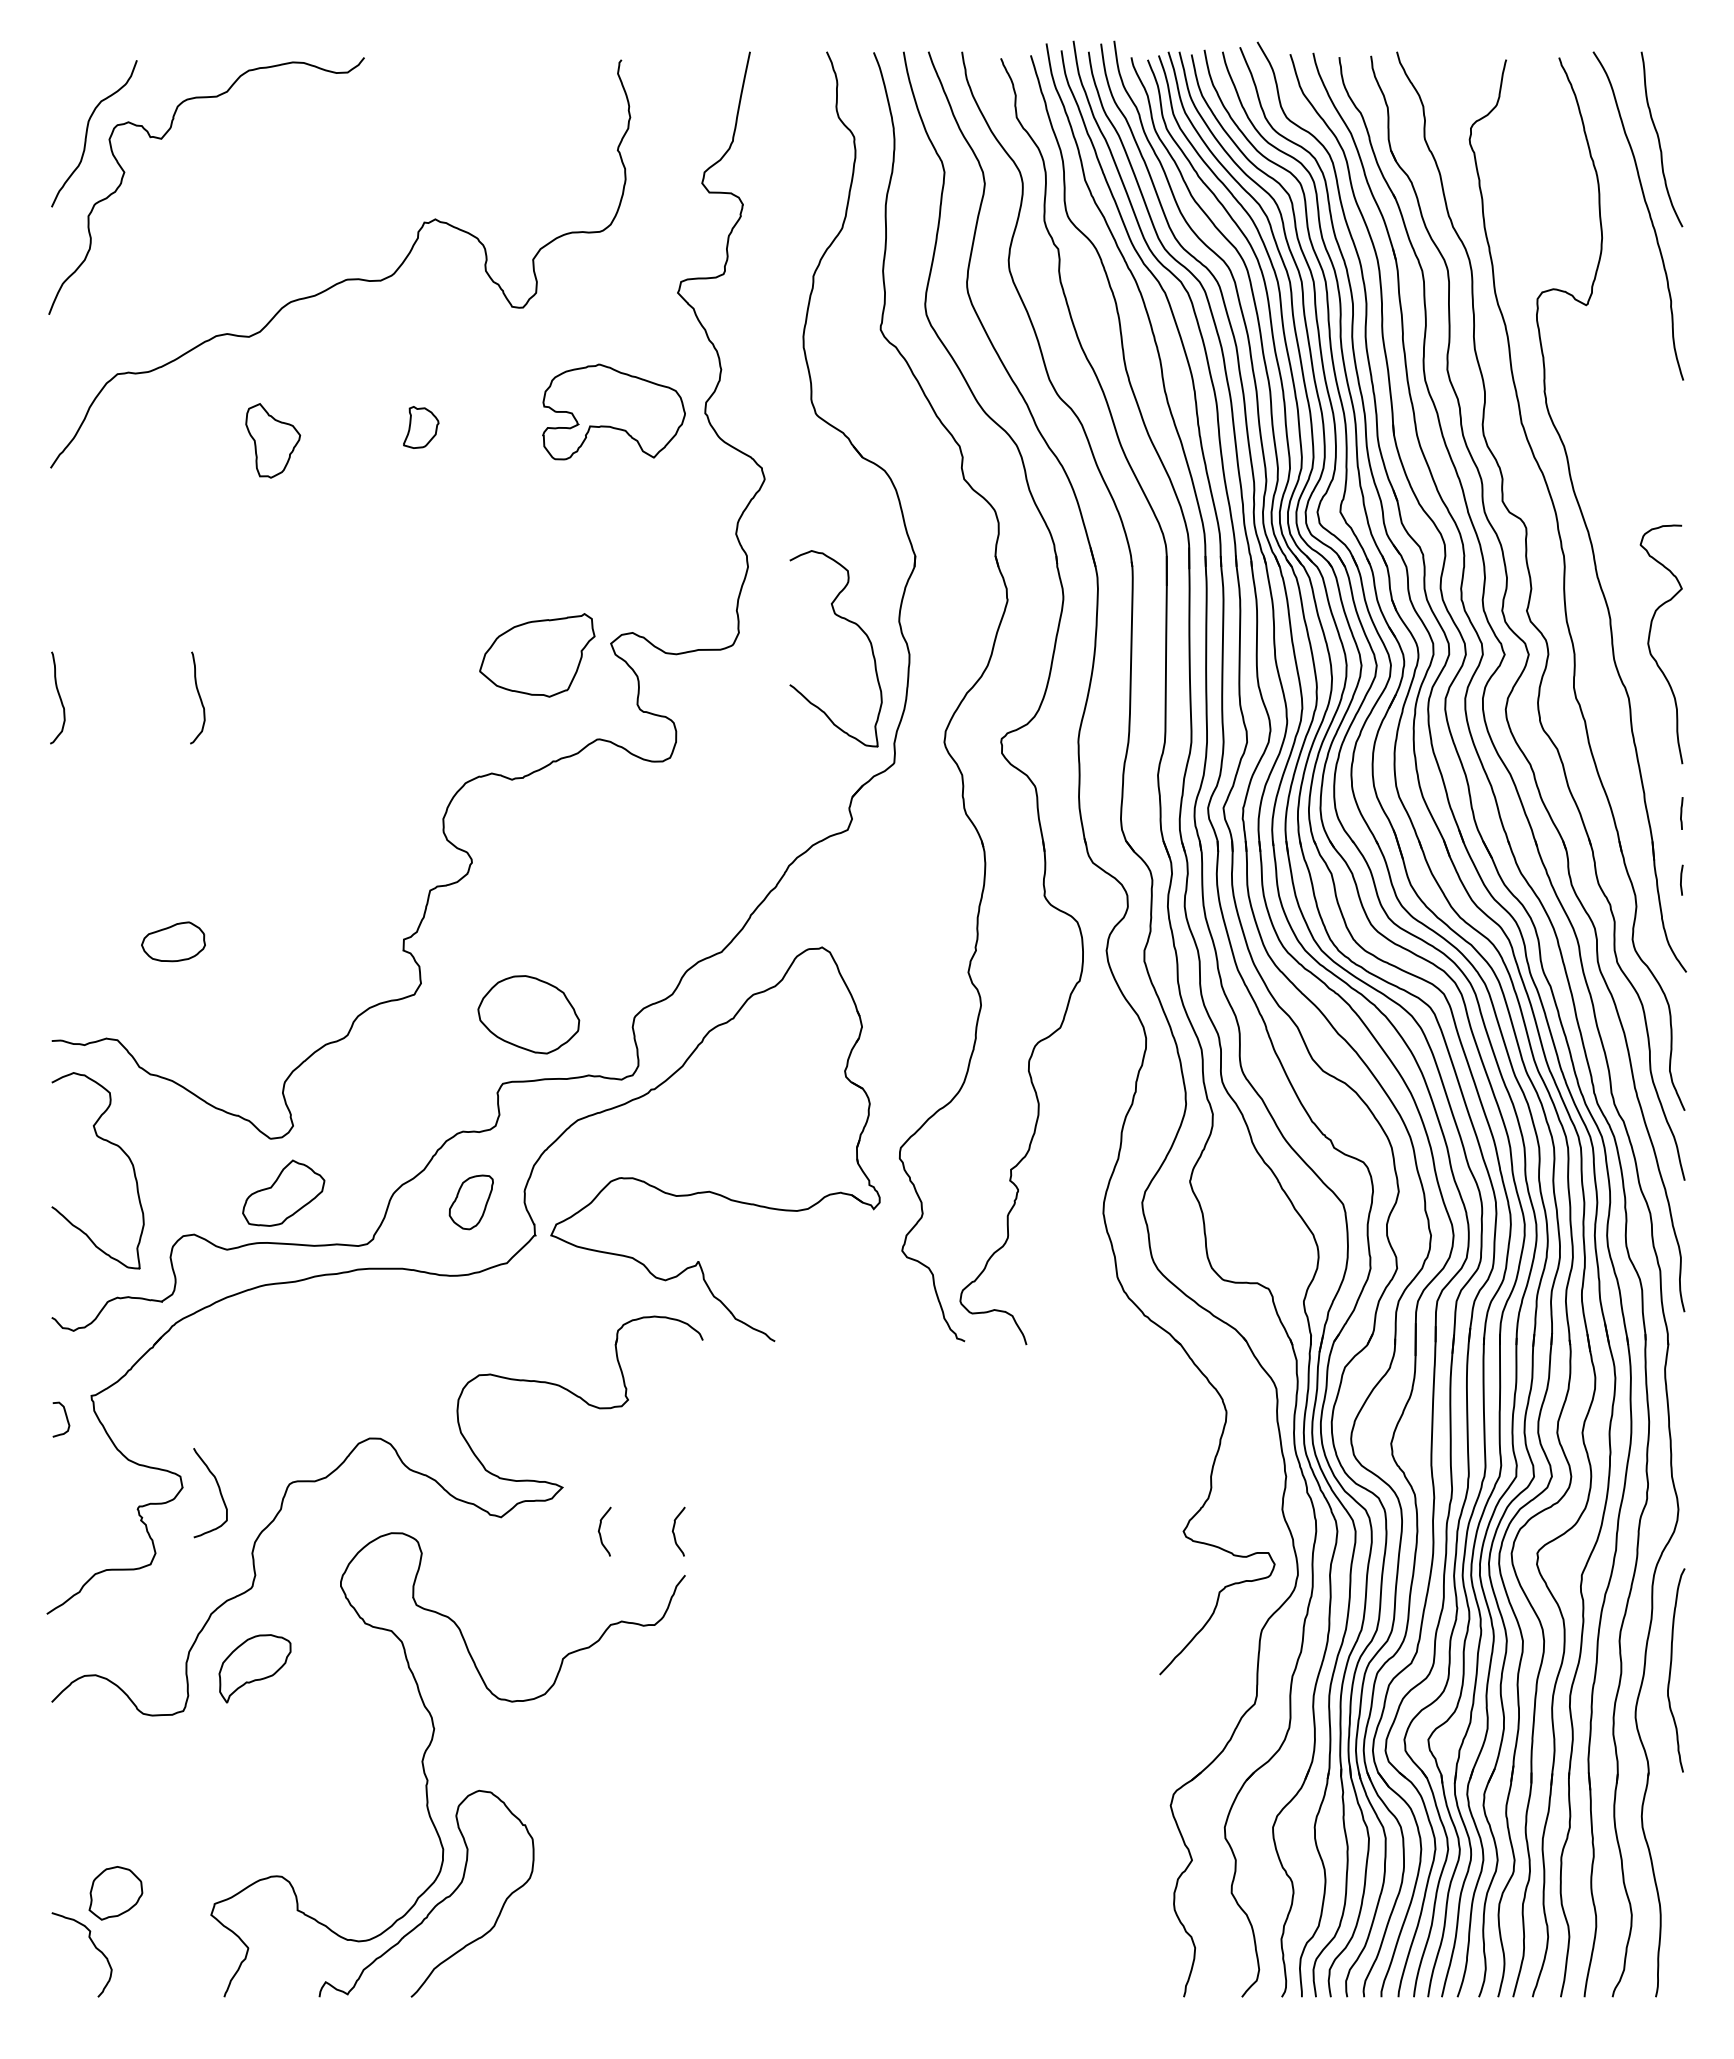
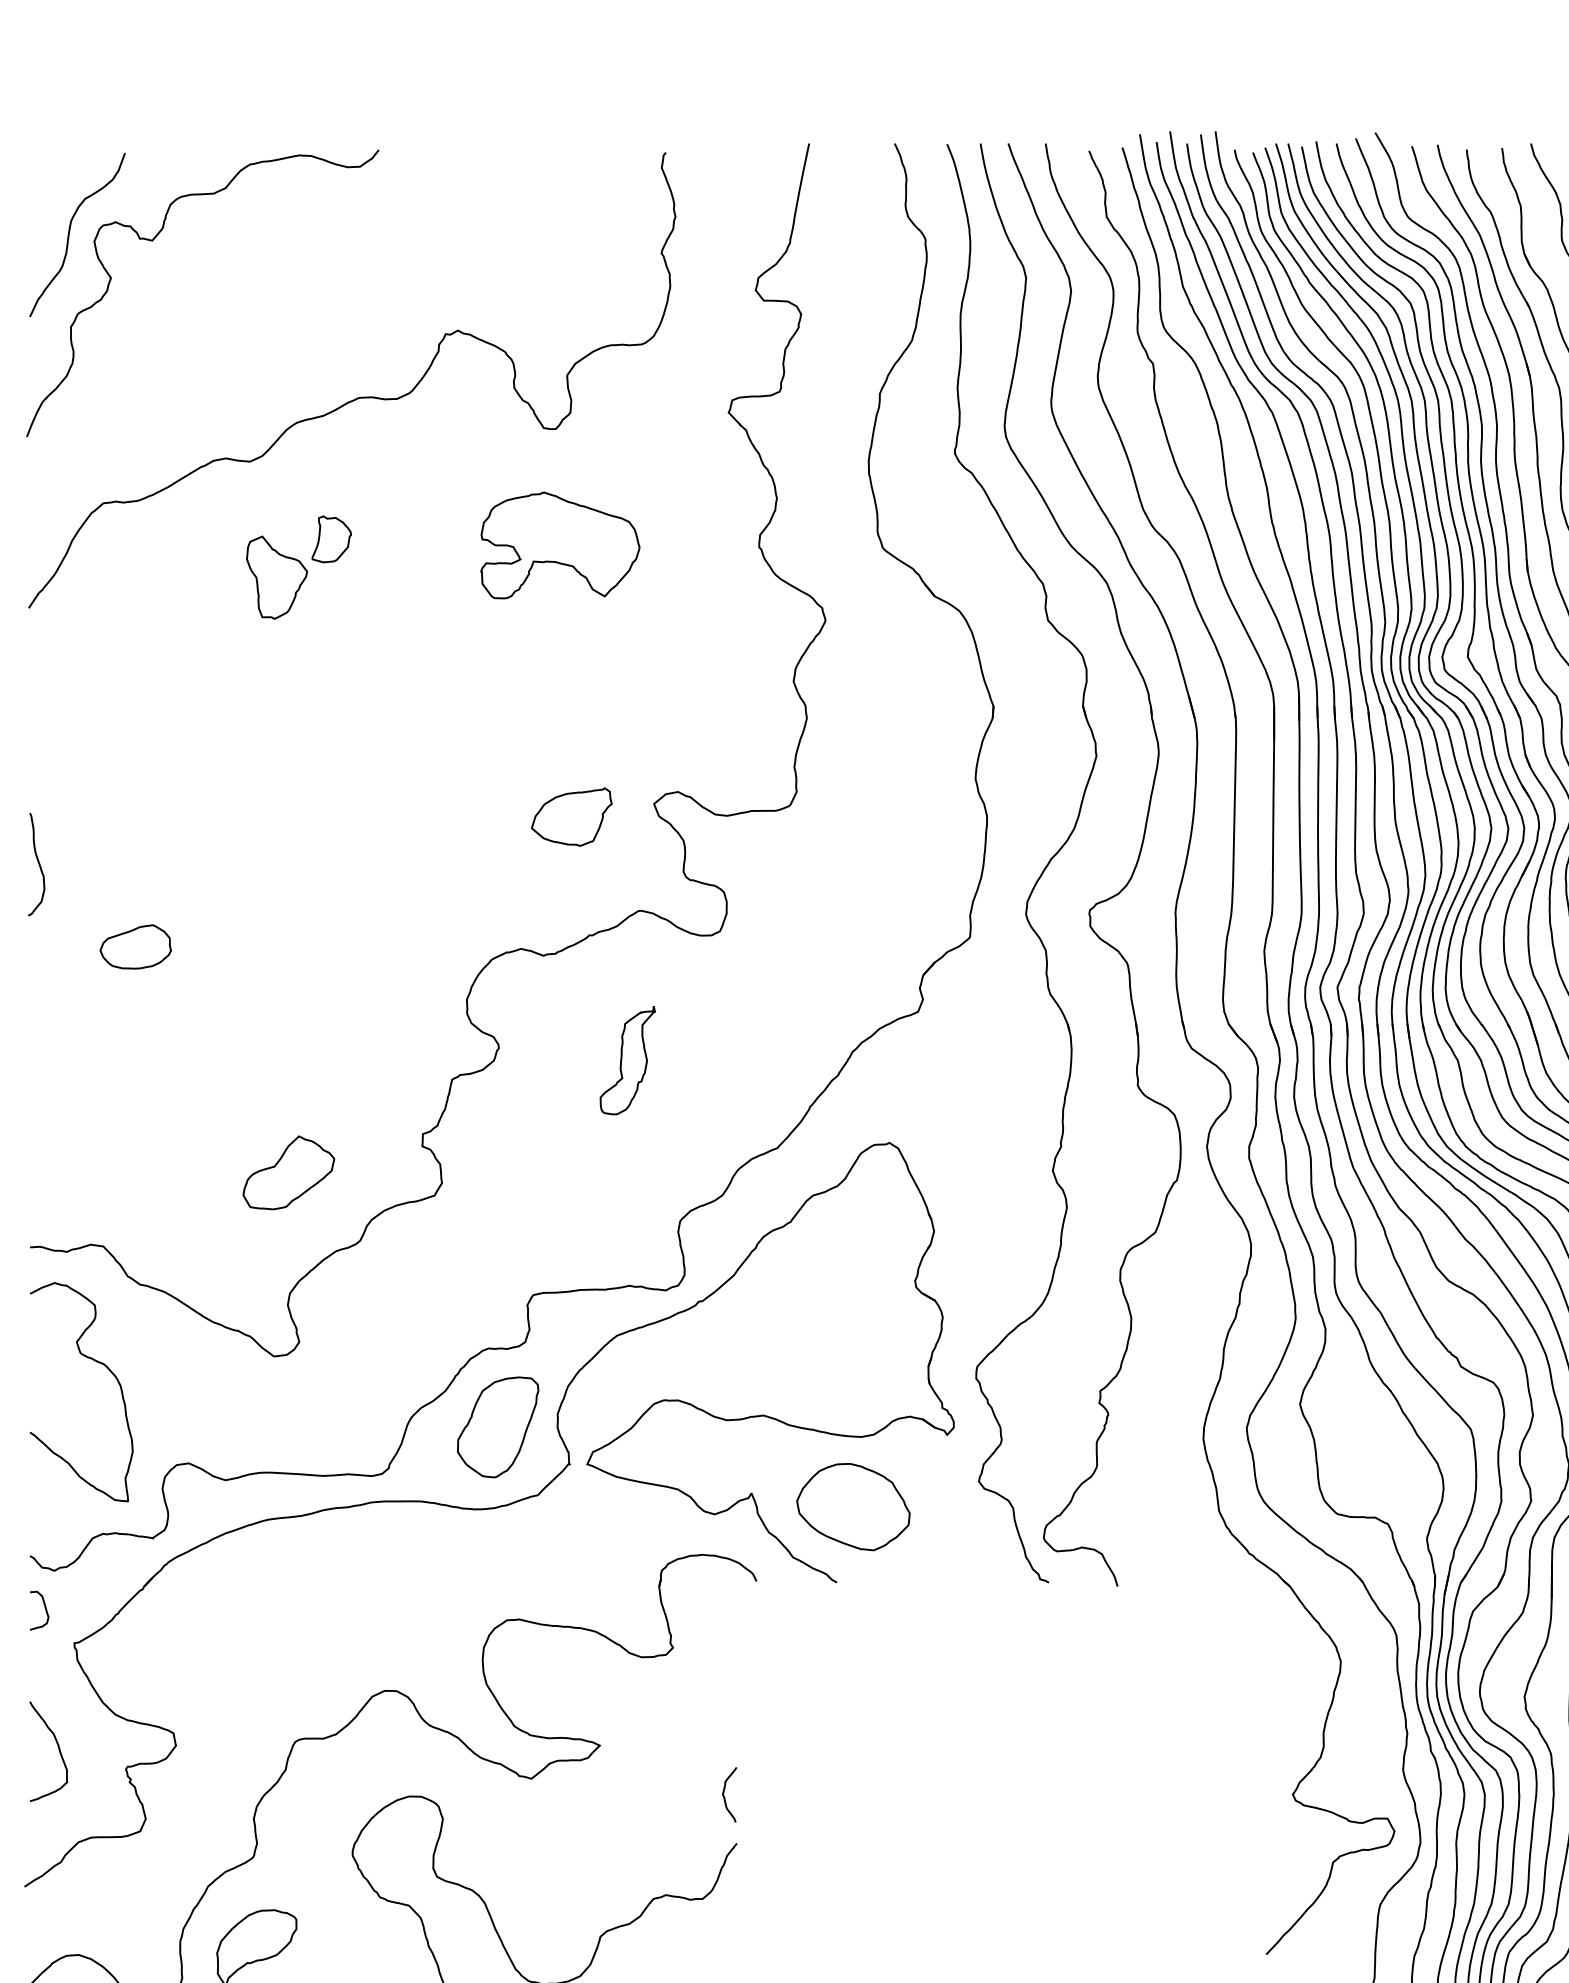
part: (613, 411) -> (559, 544), moved
part: (421, 427) -> (332, 539), moved
curve: (849, 622) -> (920, 780), removed
part: (537, 655) -> (571, 817), size x0.62
curve: (198, 696) -> (193, 862), removed
part: (587, 873) -> (627, 1060), added
part: (173, 941) -> (135, 946), moved
part: (528, 1014) -> (853, 1506), moved
part: (283, 1192) -> (288, 1172), moved
part: (471, 1202) -> (498, 1427), size x1.67
curve: (65, 1416) -> (44, 1607), moved
curve: (218, 1489) -> (57, 1747), moved
curve: (600, 1532) -> (642, 1795), removed

